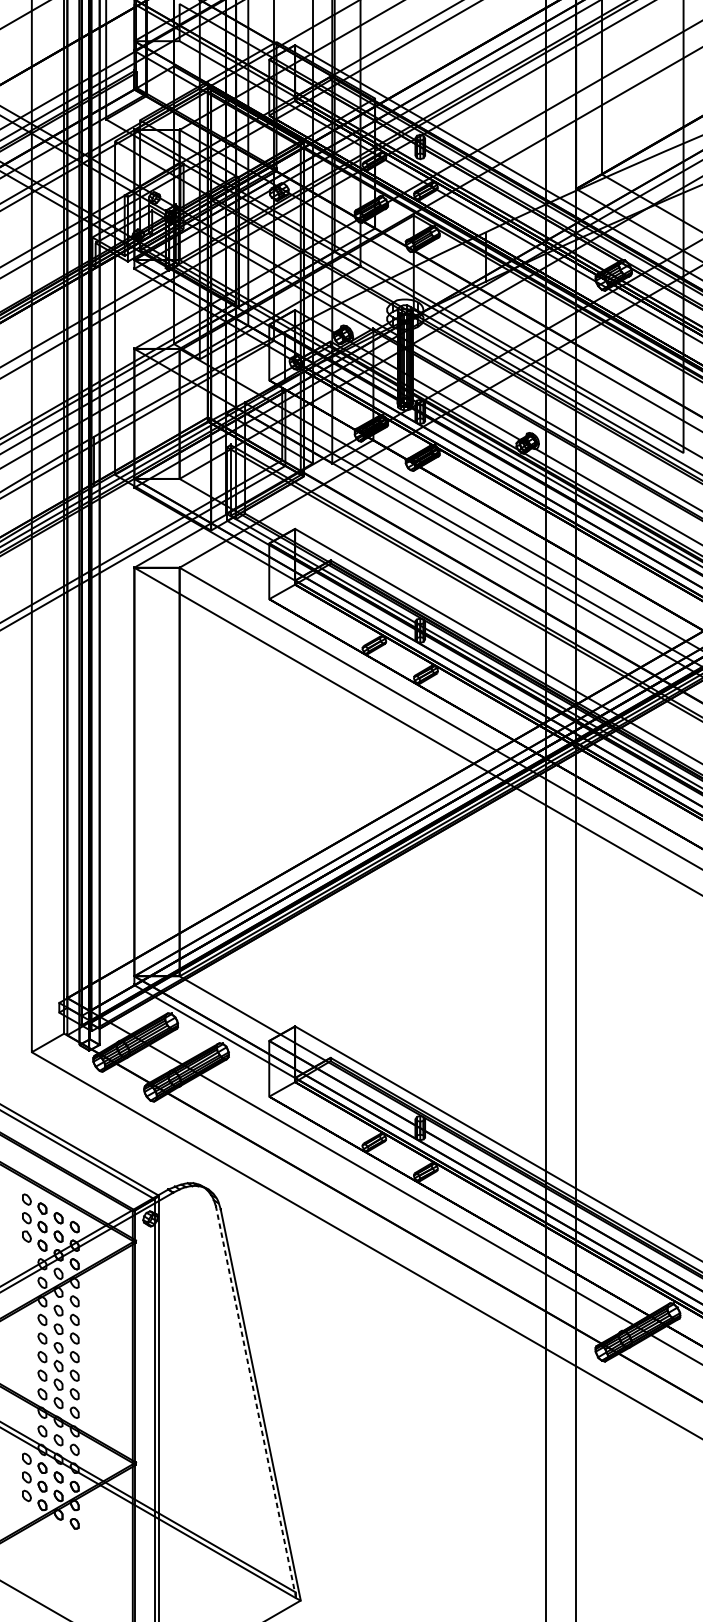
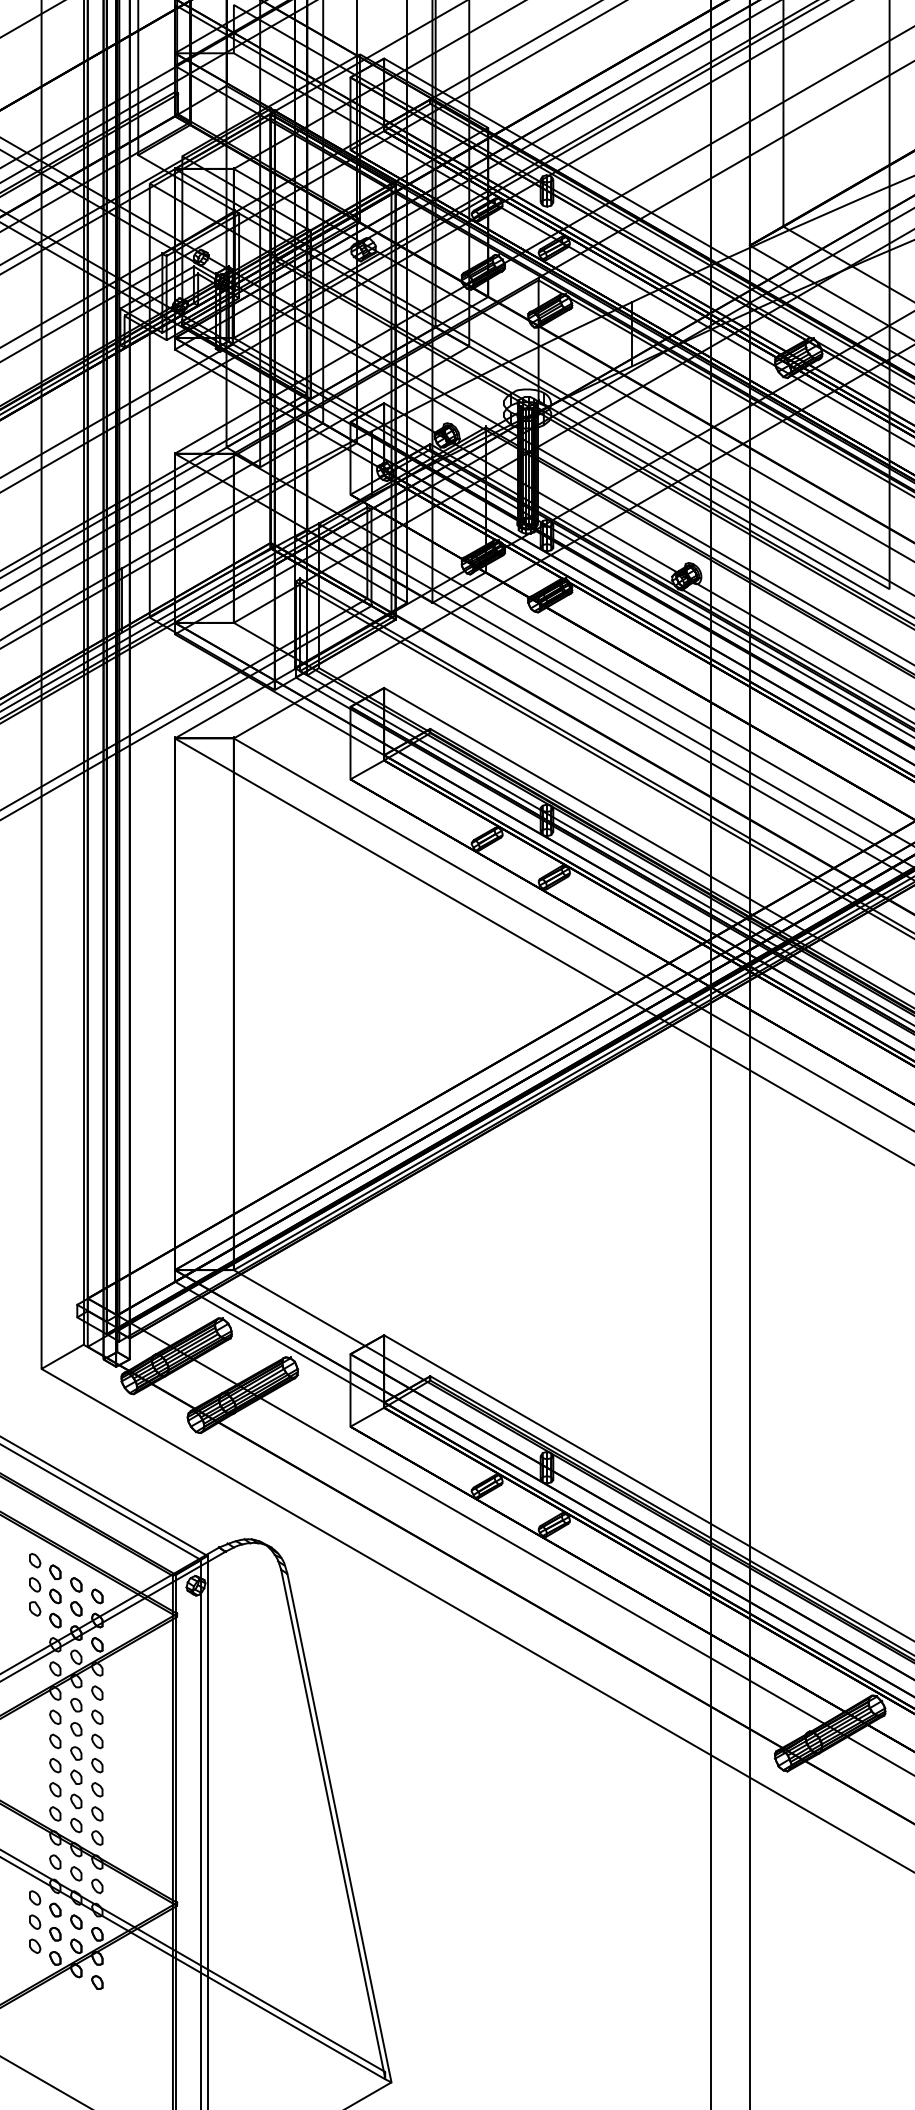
line: (255, 1399) -> (332, 1820), dashed -> solid

